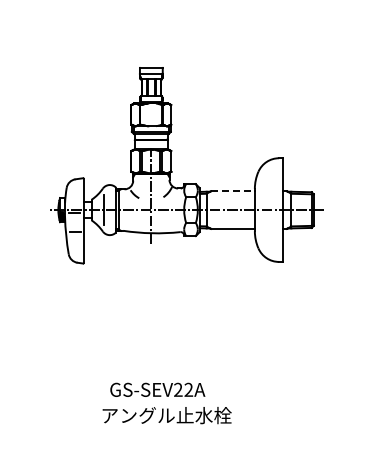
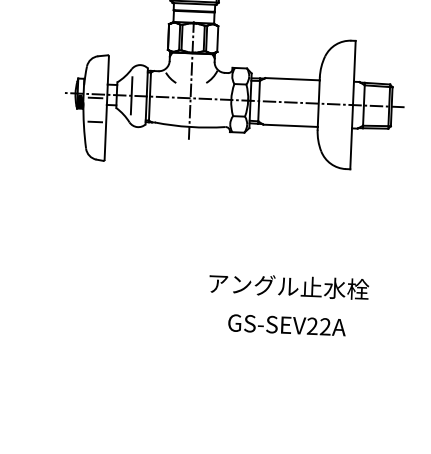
line: (232, 191) -> (292, 79), dashed -> solid
text: (157, 389) -> (286, 324), moved
text: (166, 415) -> (288, 286), moved

